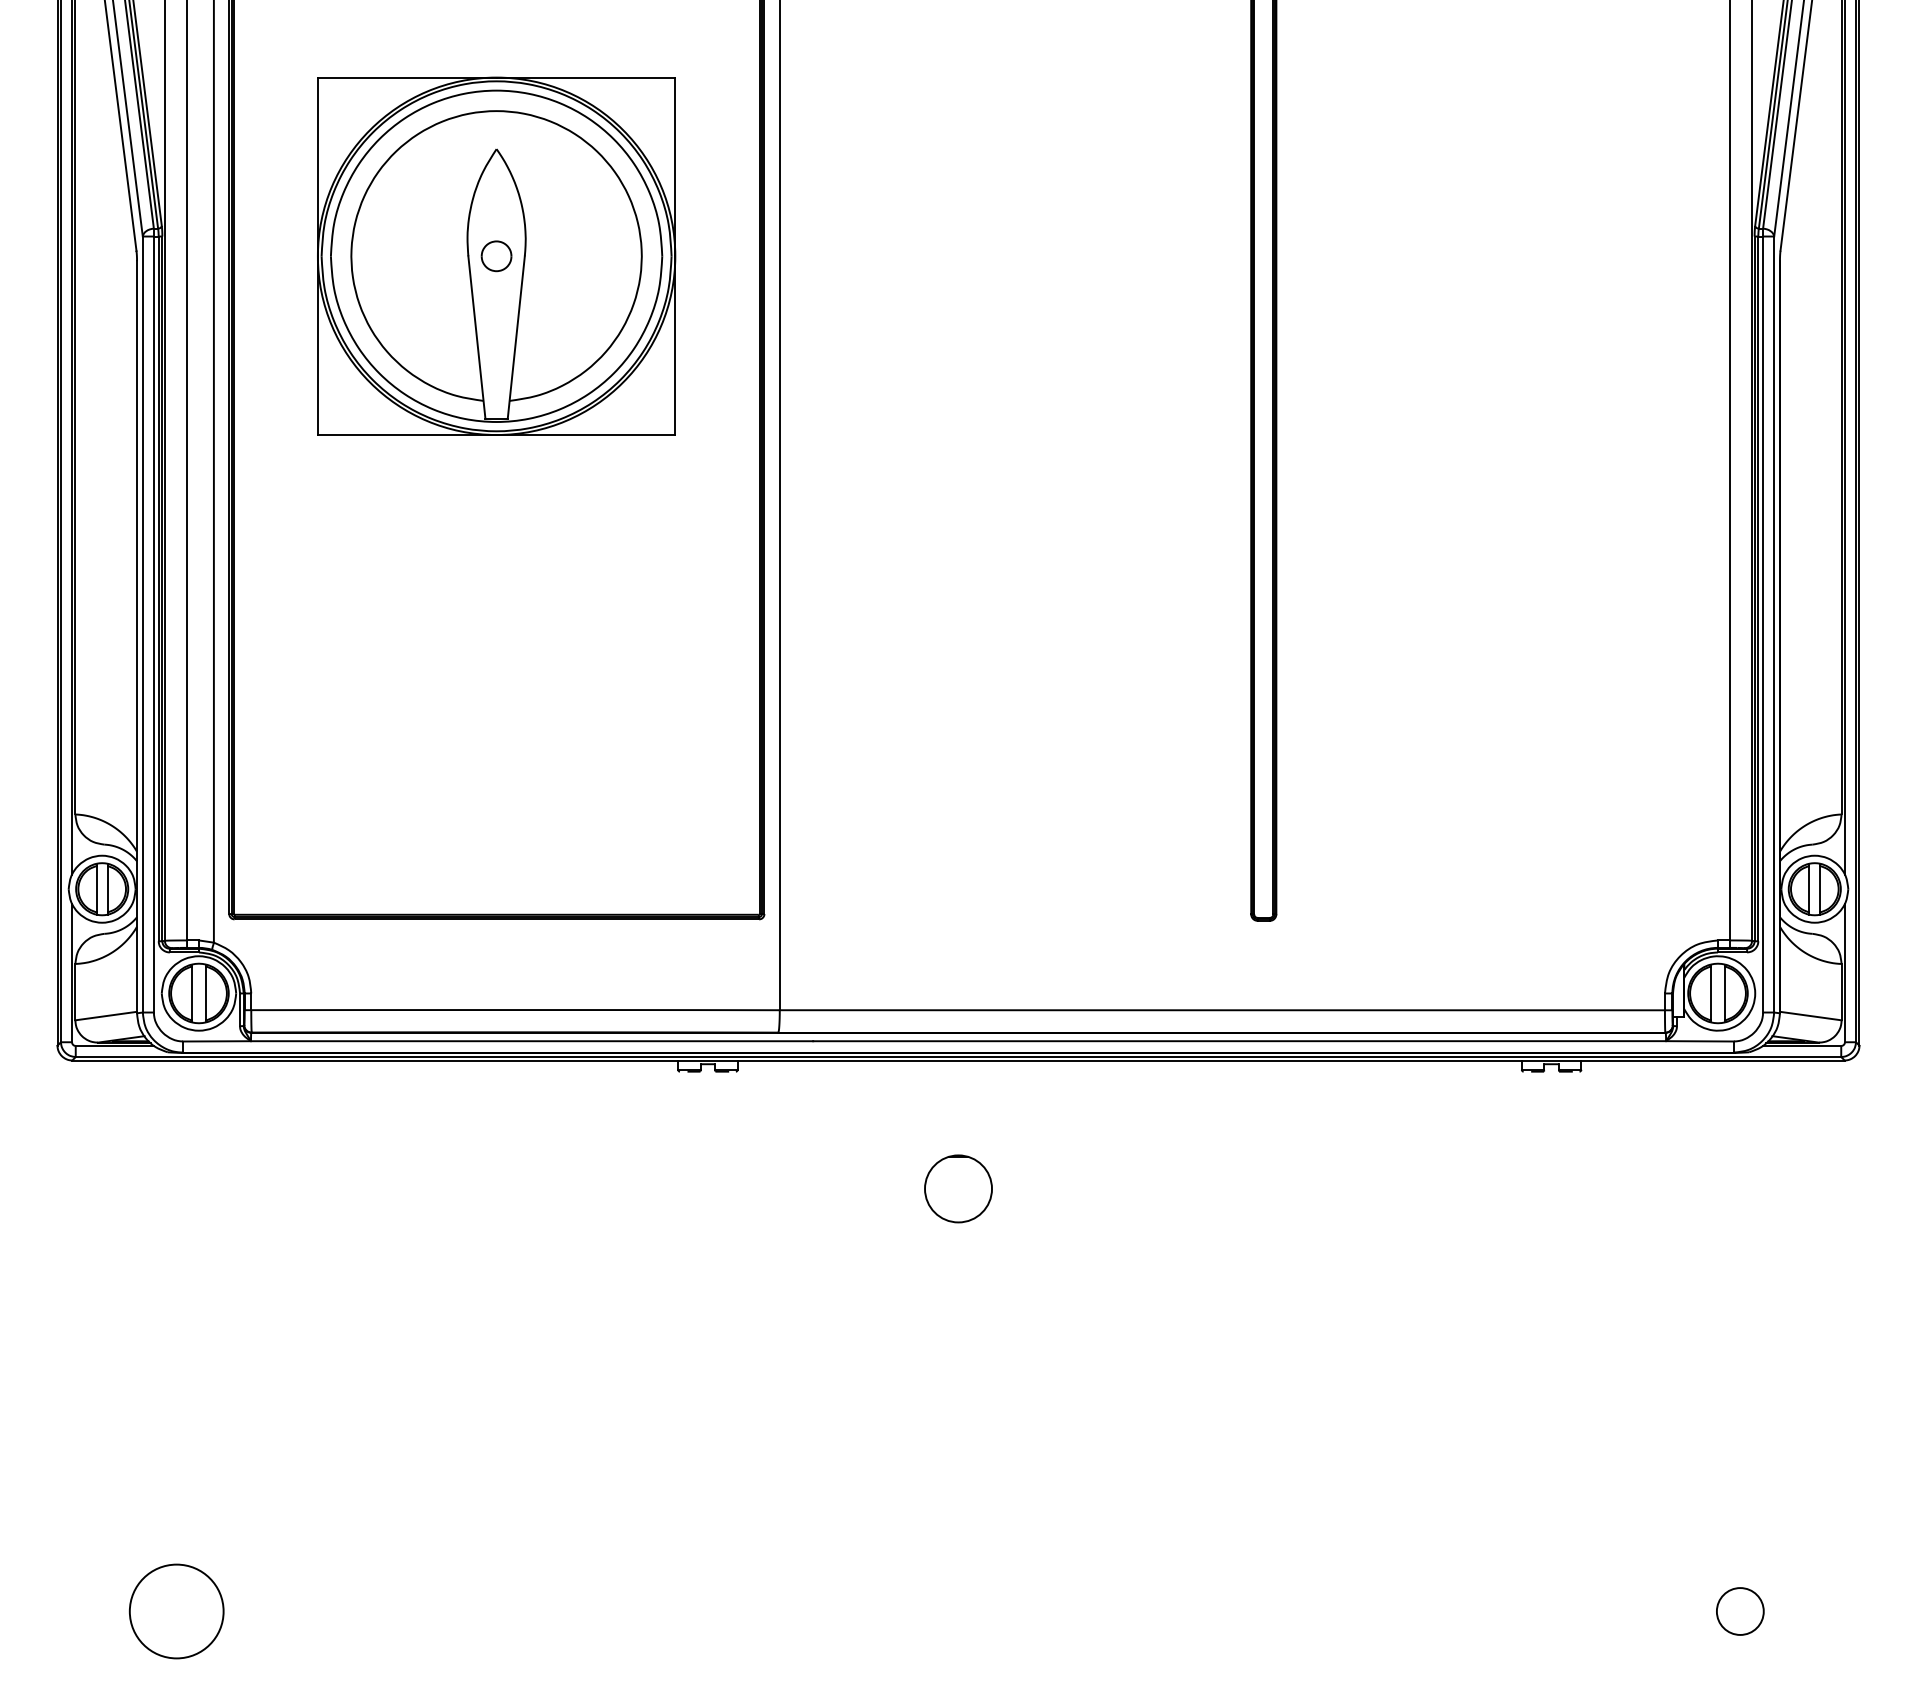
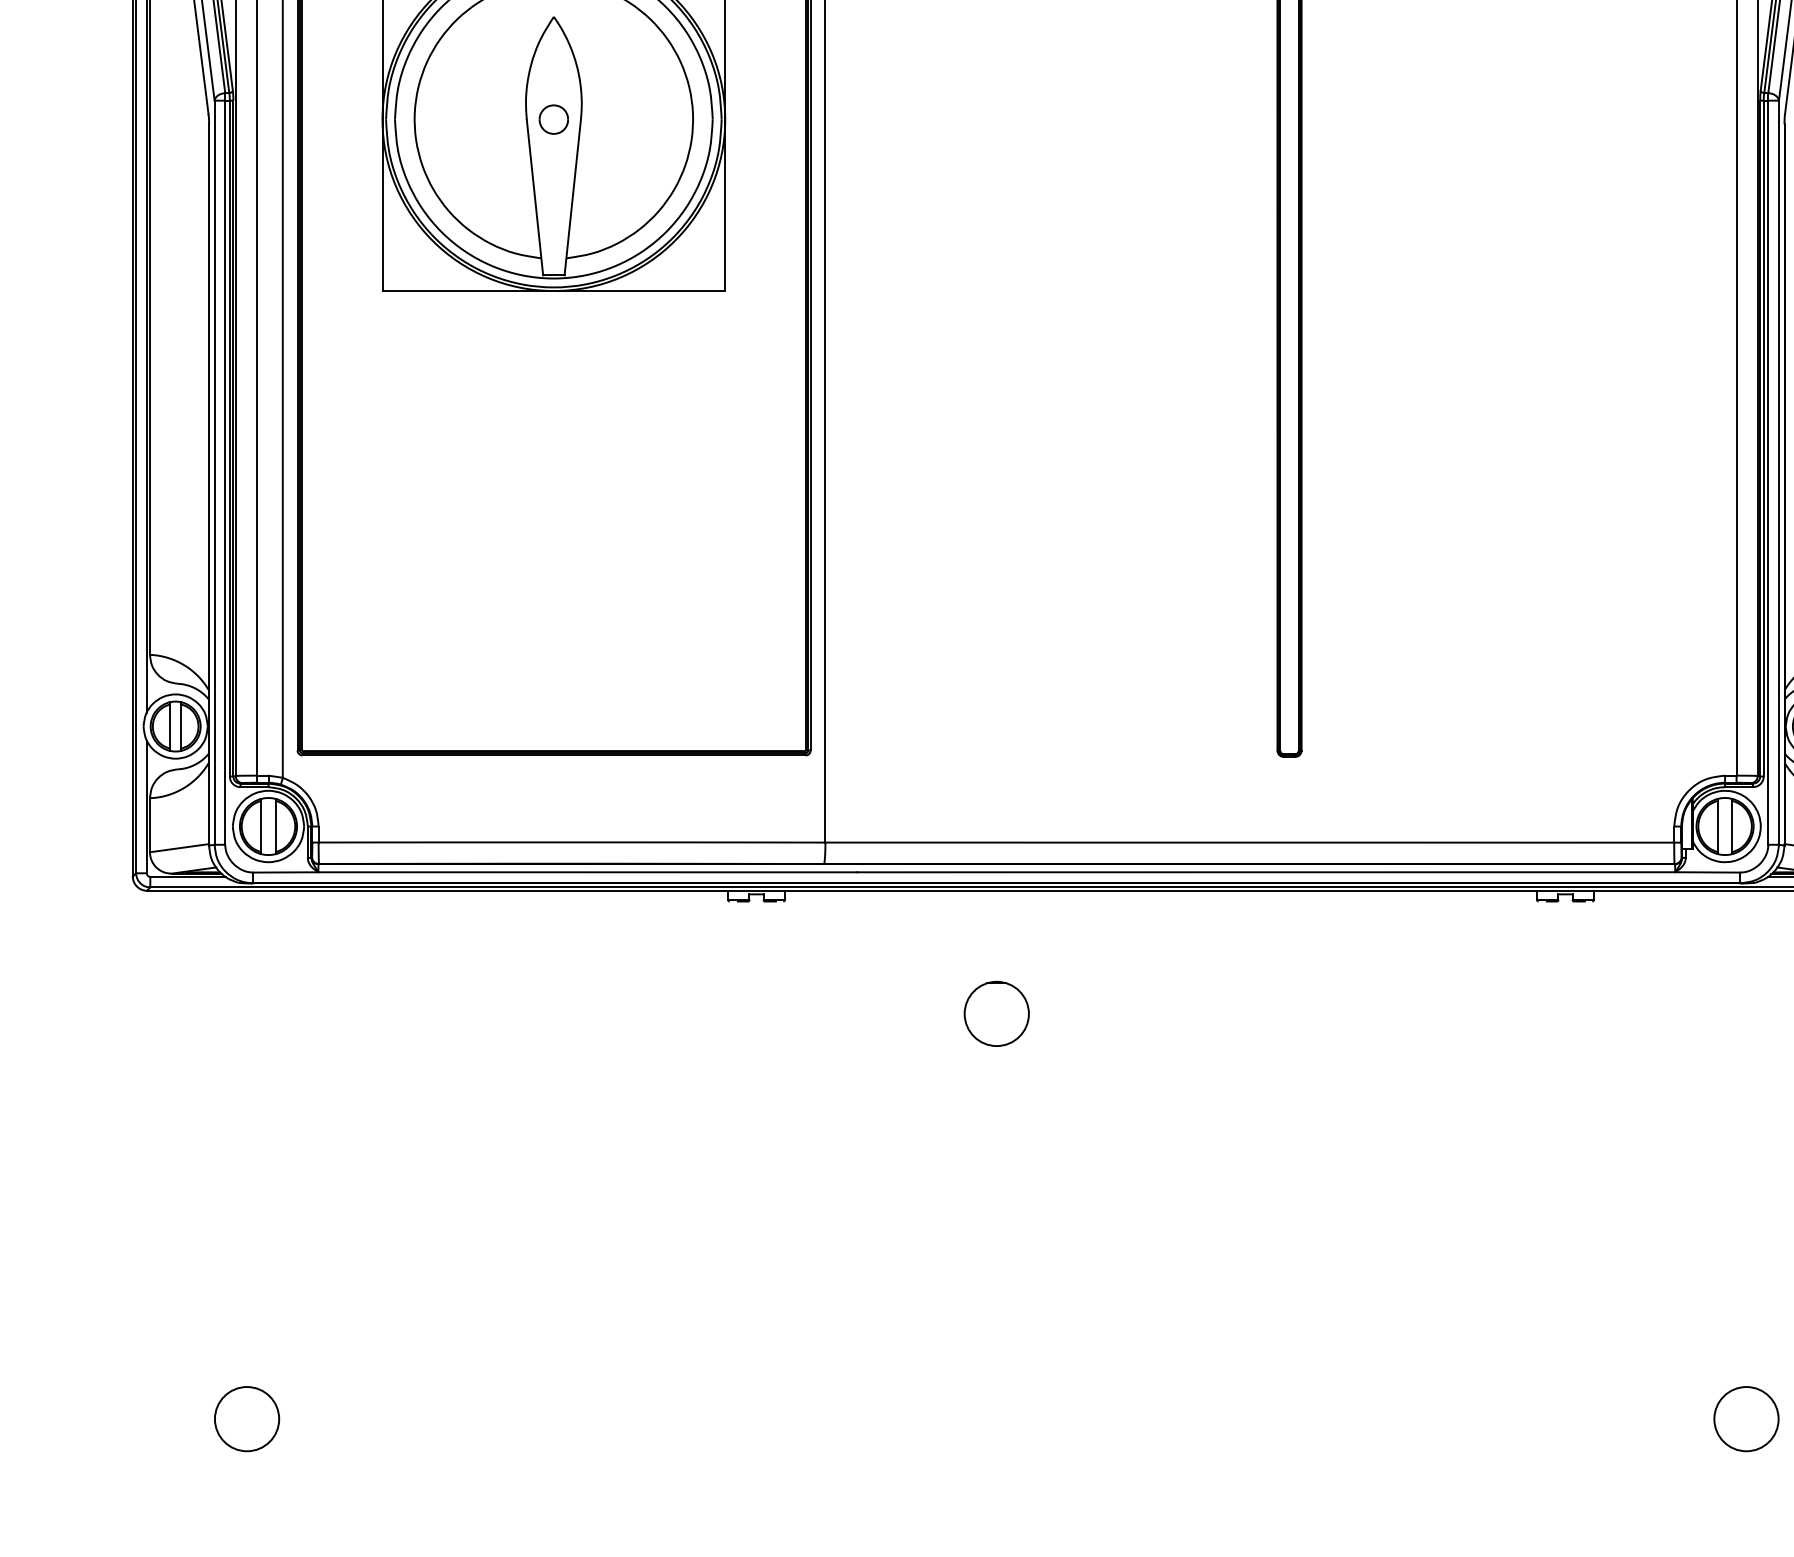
circle: (176, 1611) -> (246, 1419), size x0.71
circle: (1739, 1611) -> (1745, 1419), size x1.43

